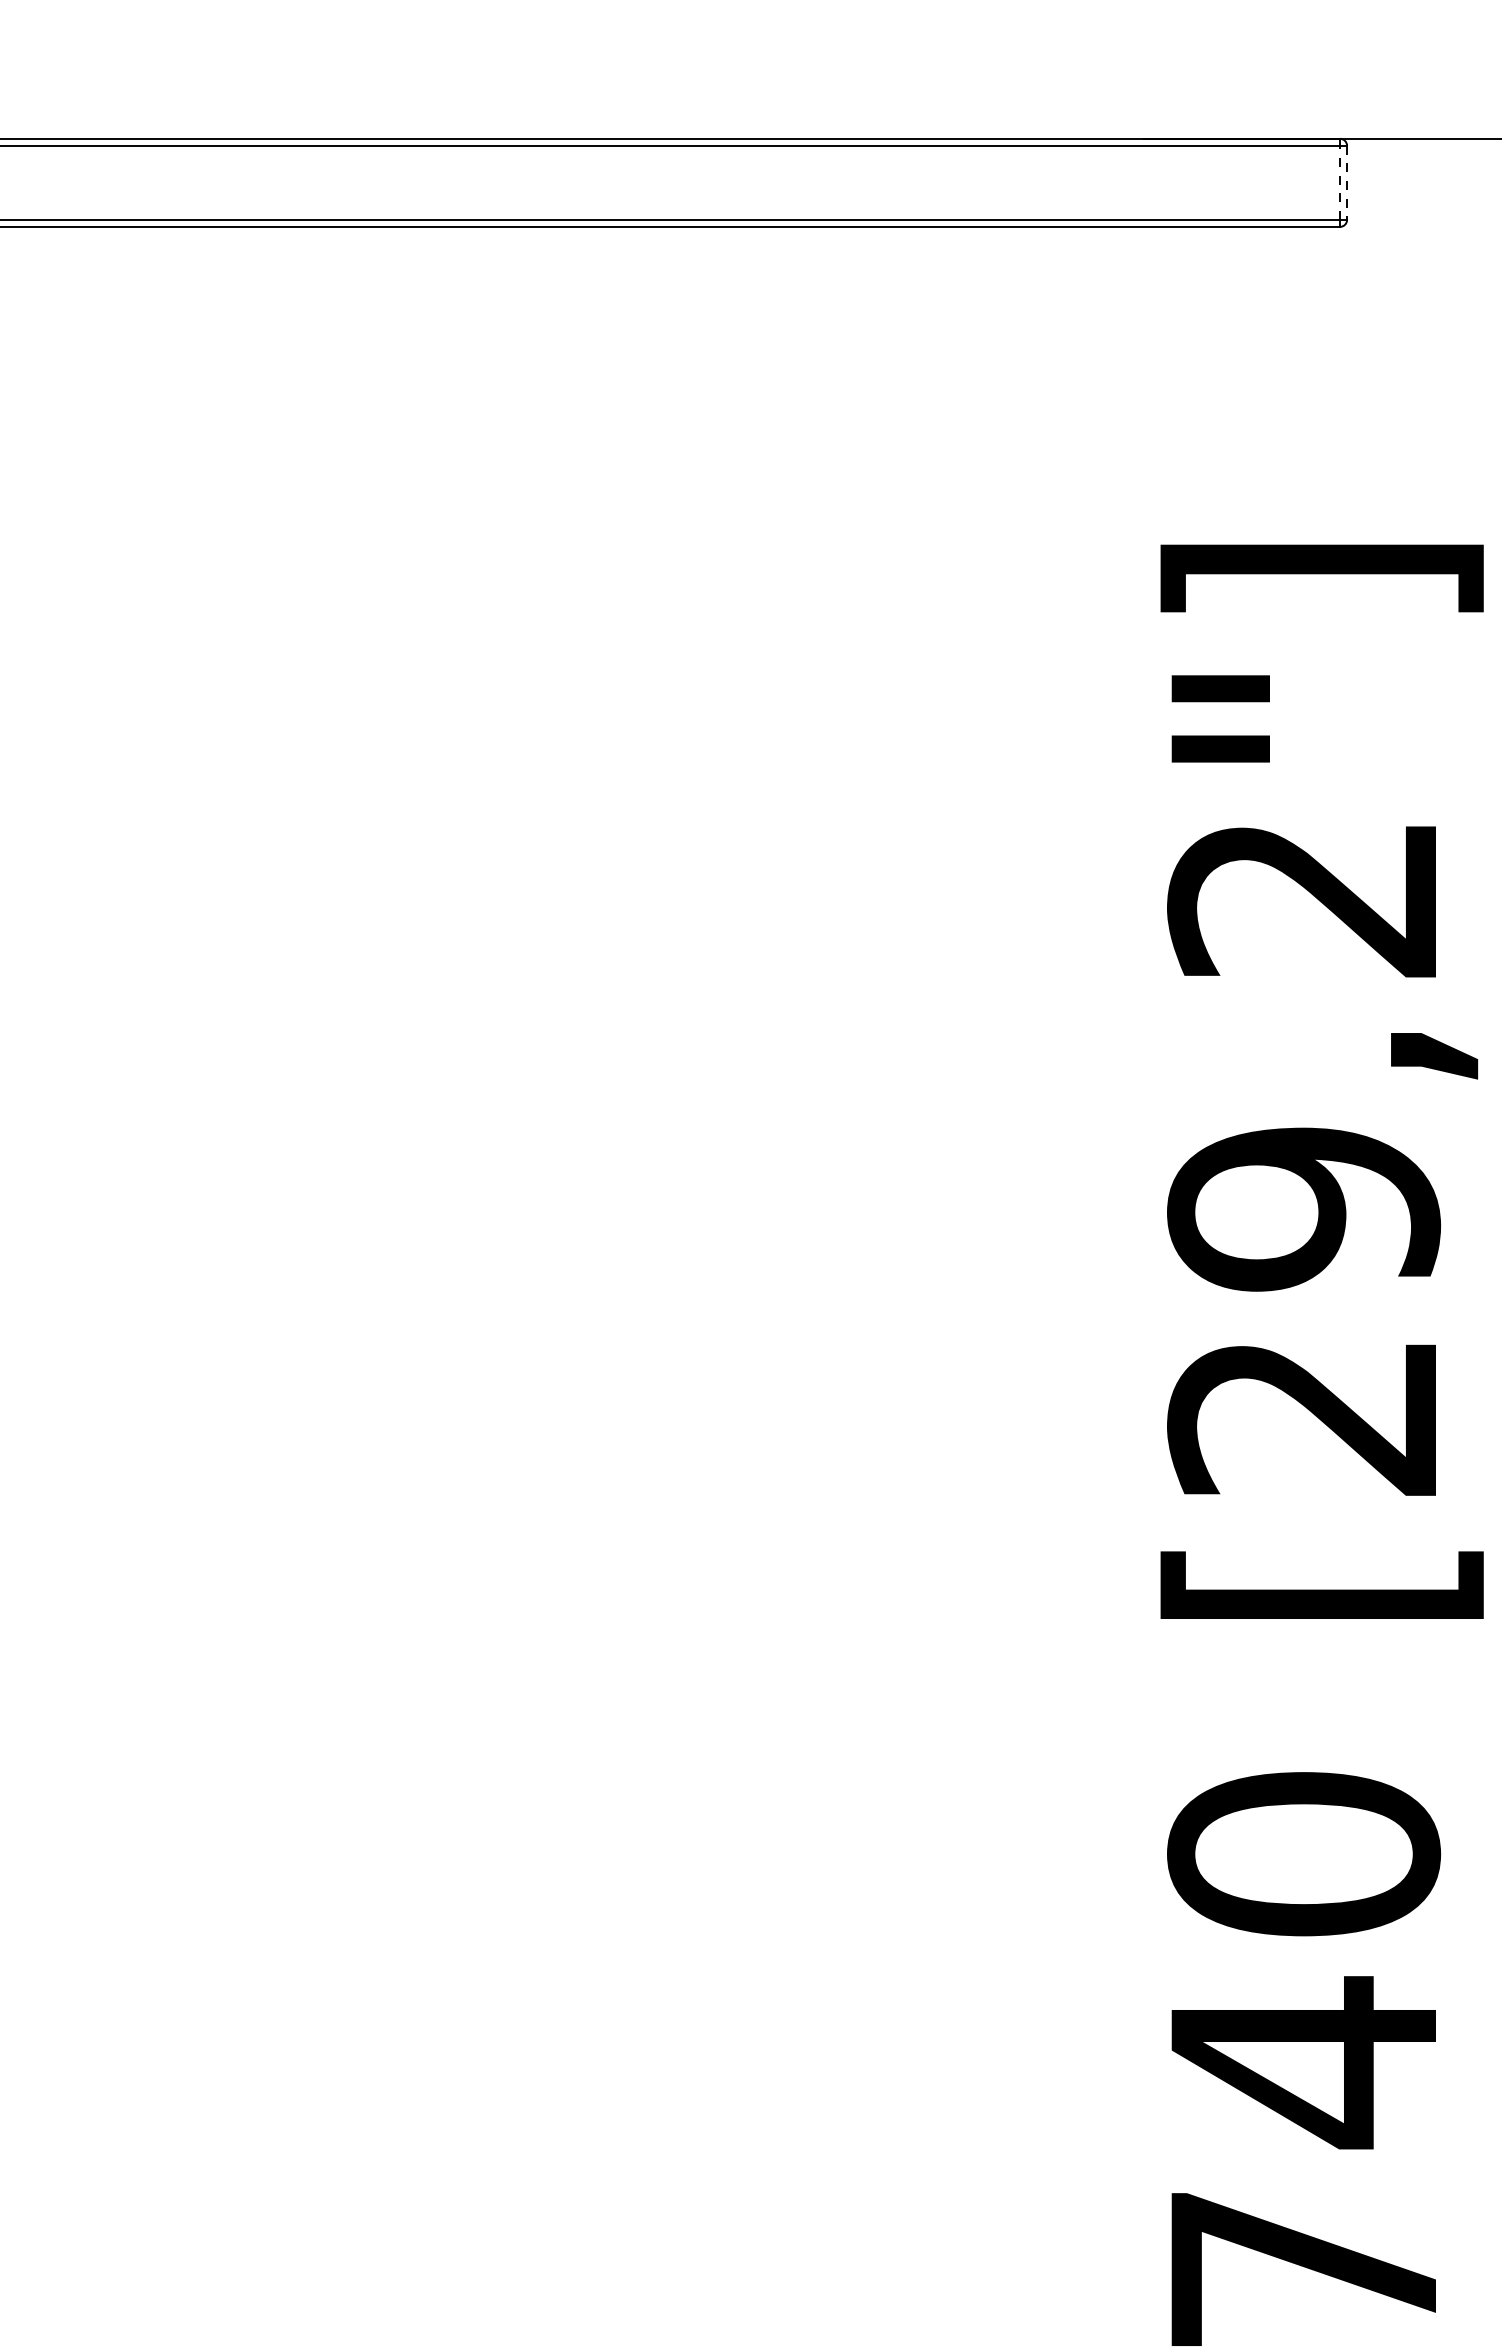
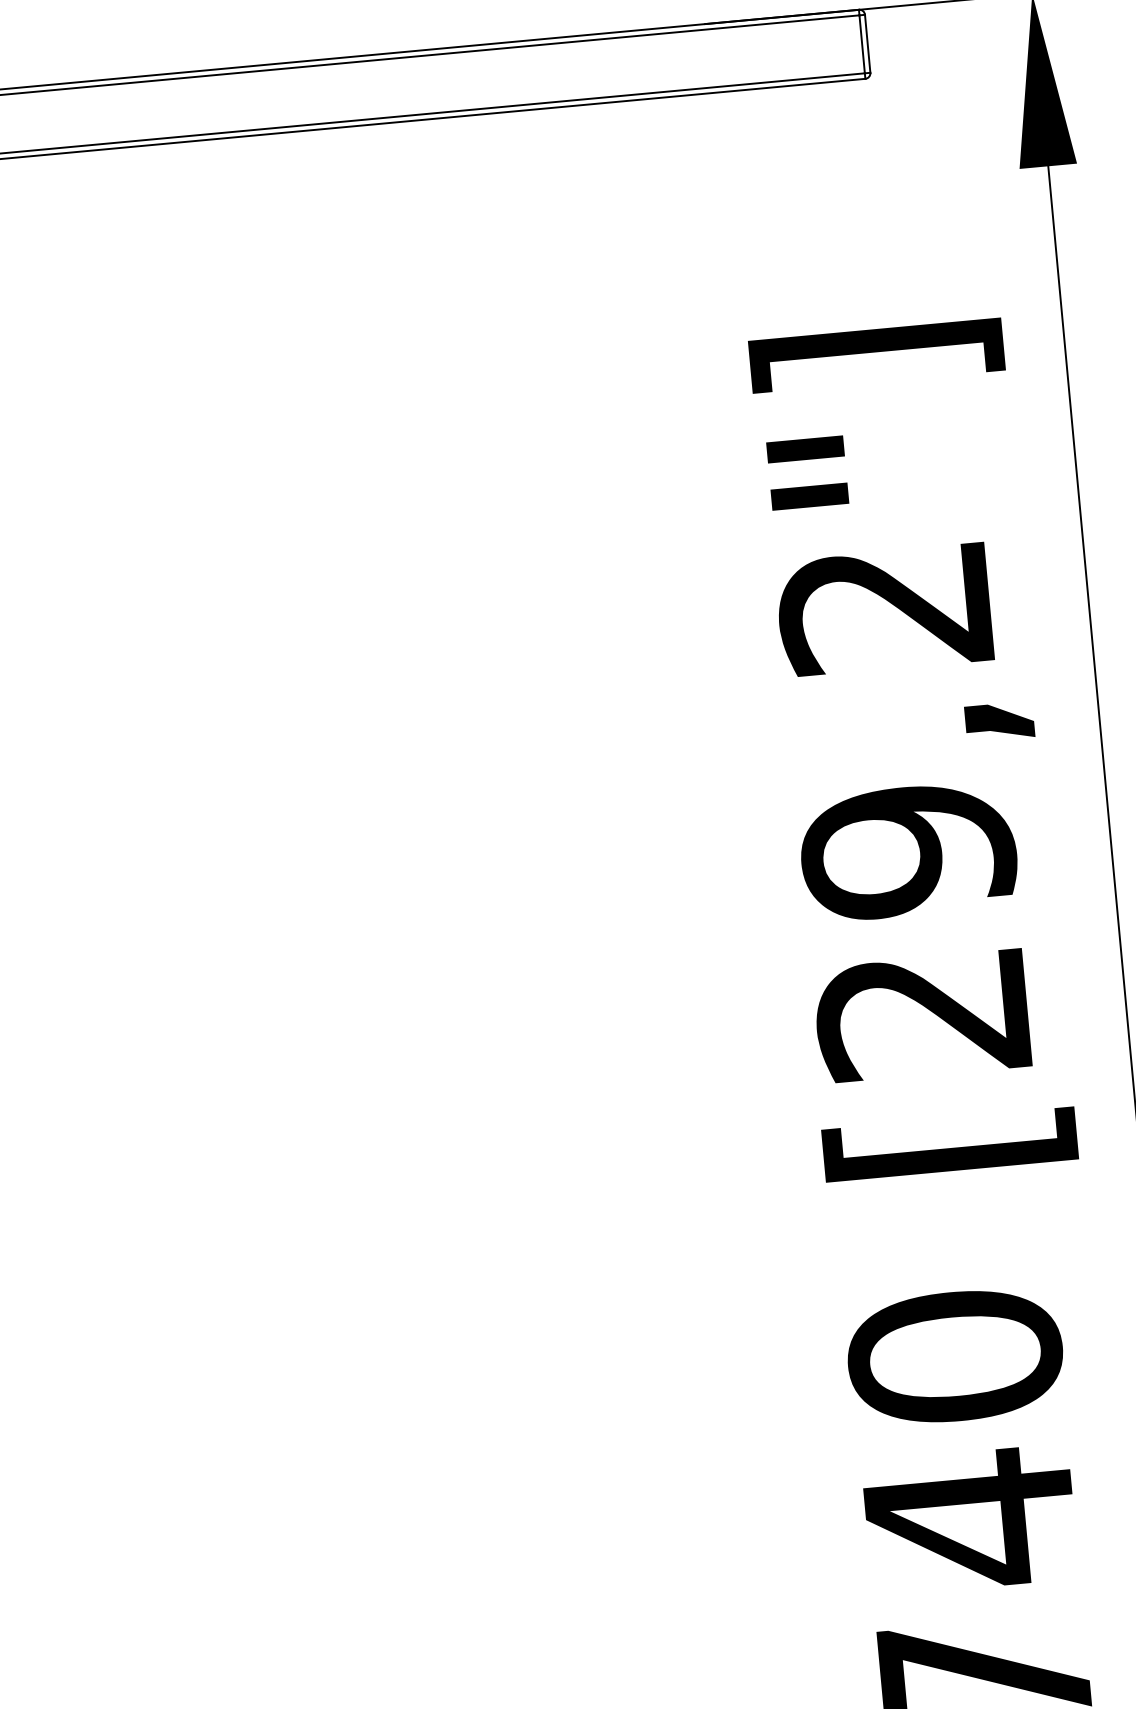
line: (1340, 182) -> (862, 44), dashed -> solid
line: (1347, 182) -> (867, 43), dashed -> solid

